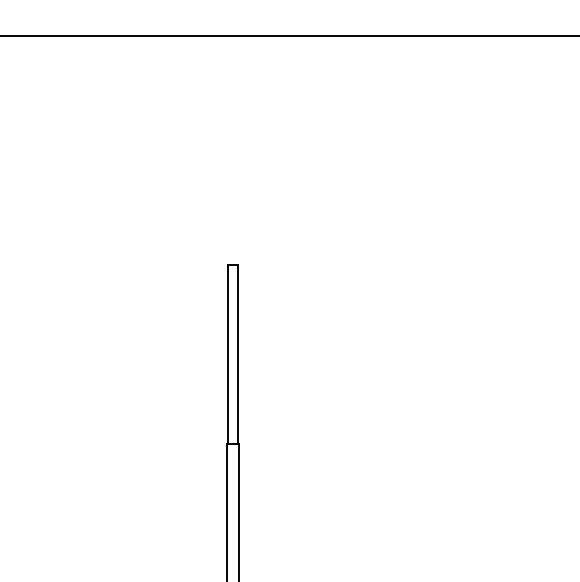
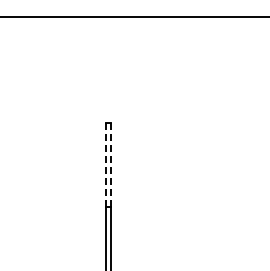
line: (226, 355) -> (105, 165), solid -> dashed
line: (239, 355) -> (111, 165), solid -> dashed

